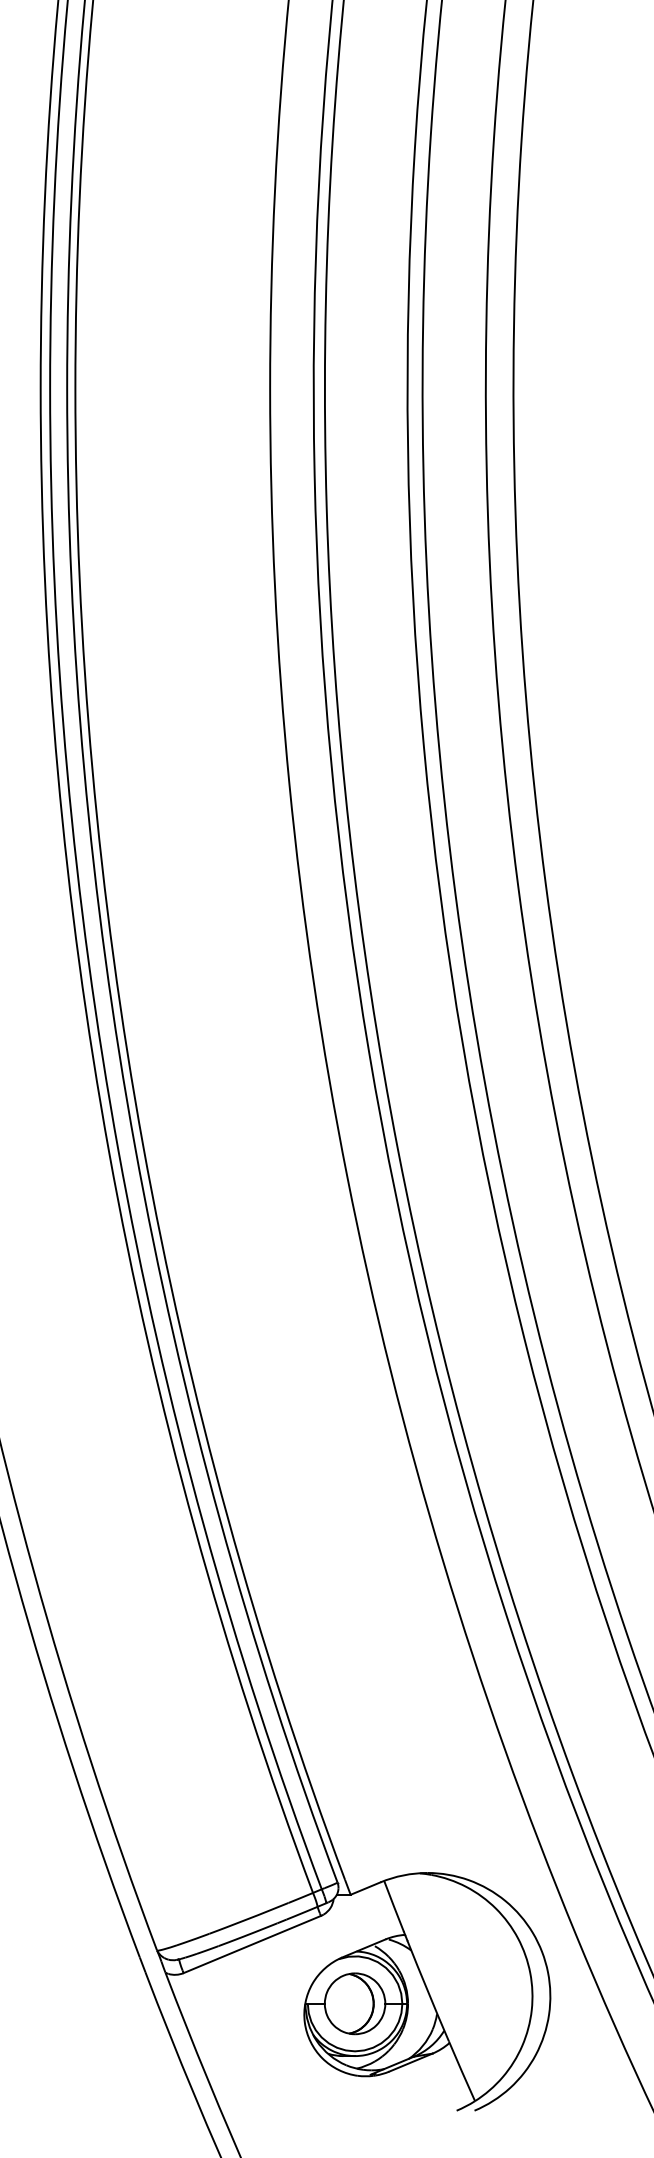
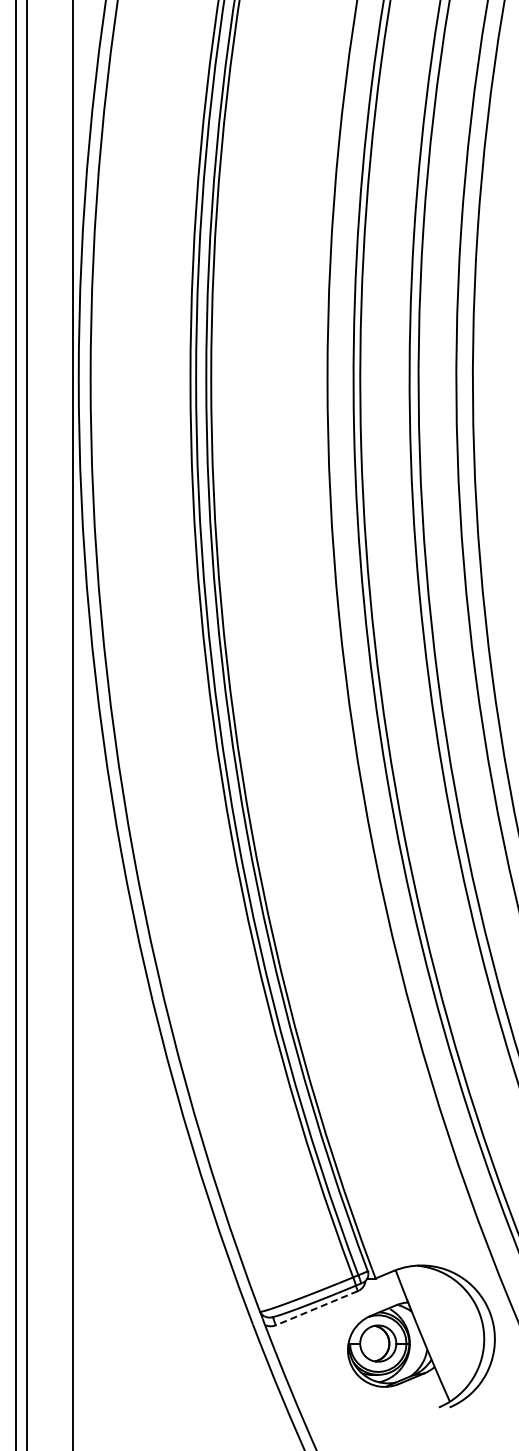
line: (251, 1945) -> (316, 1308), solid -> dashed

